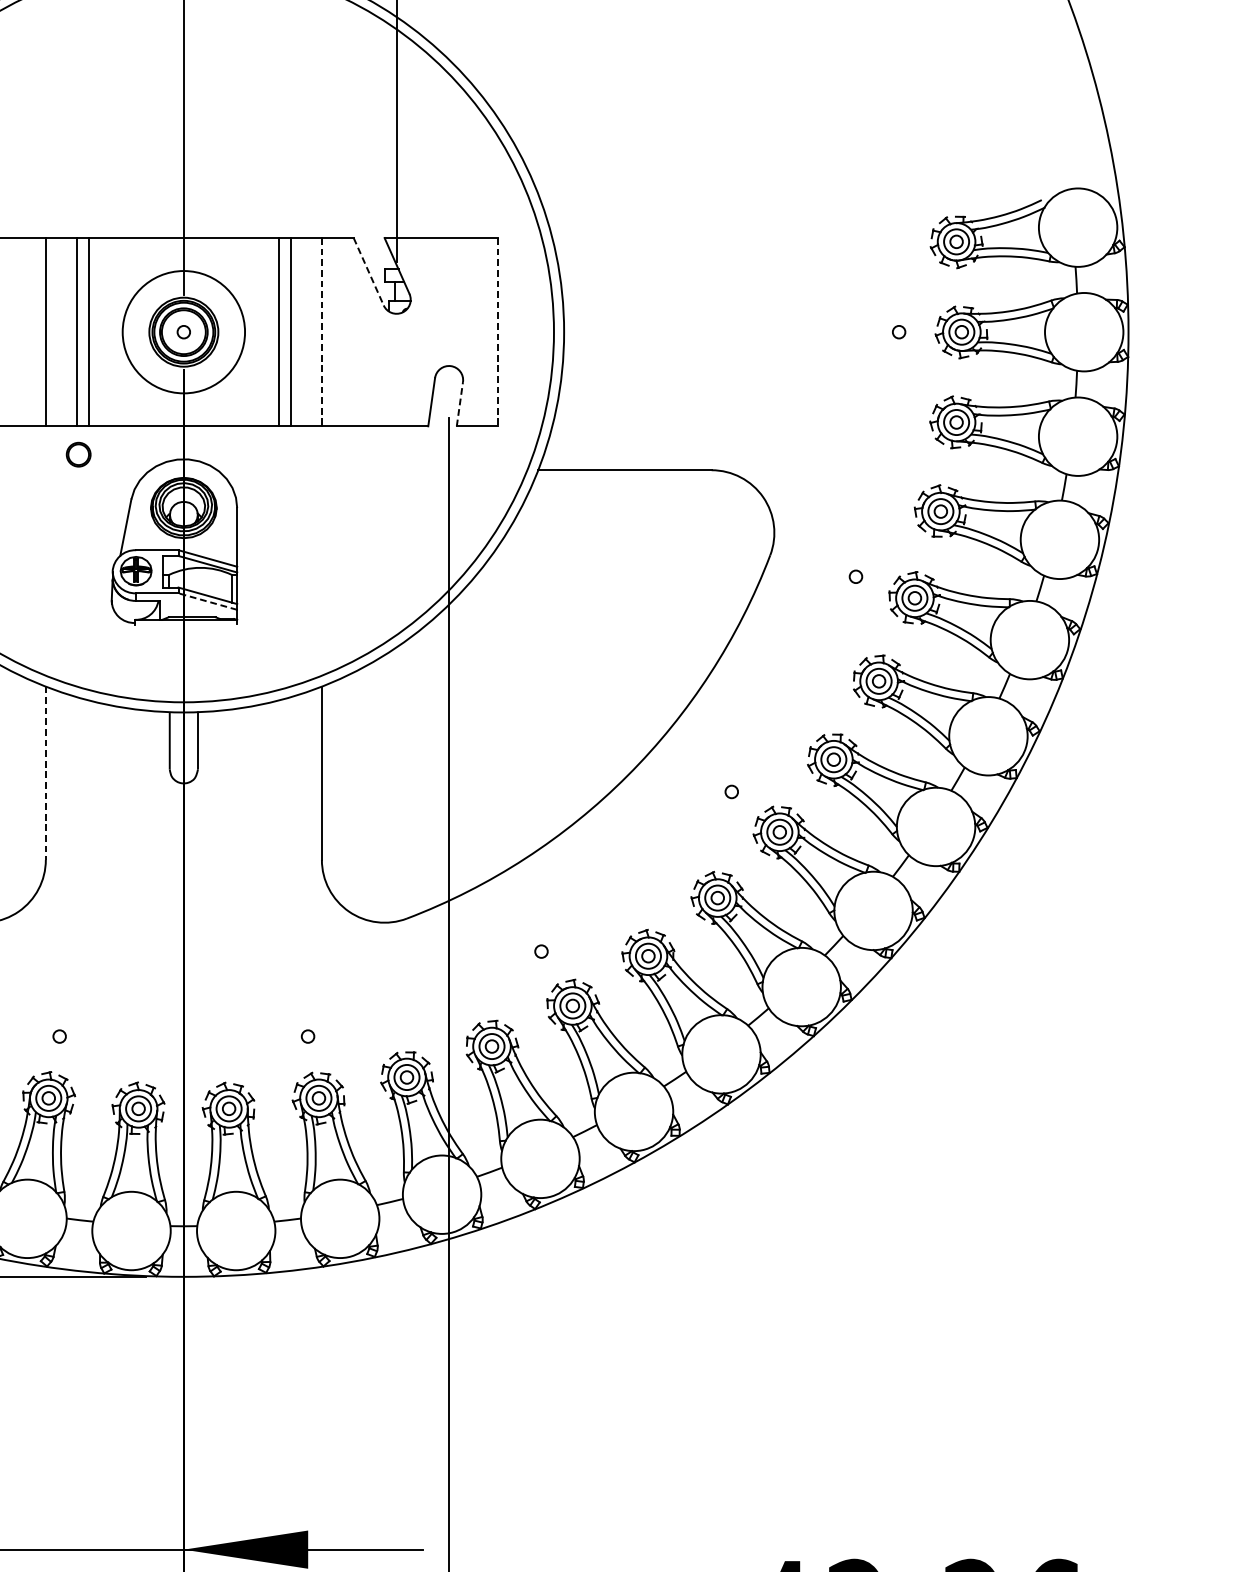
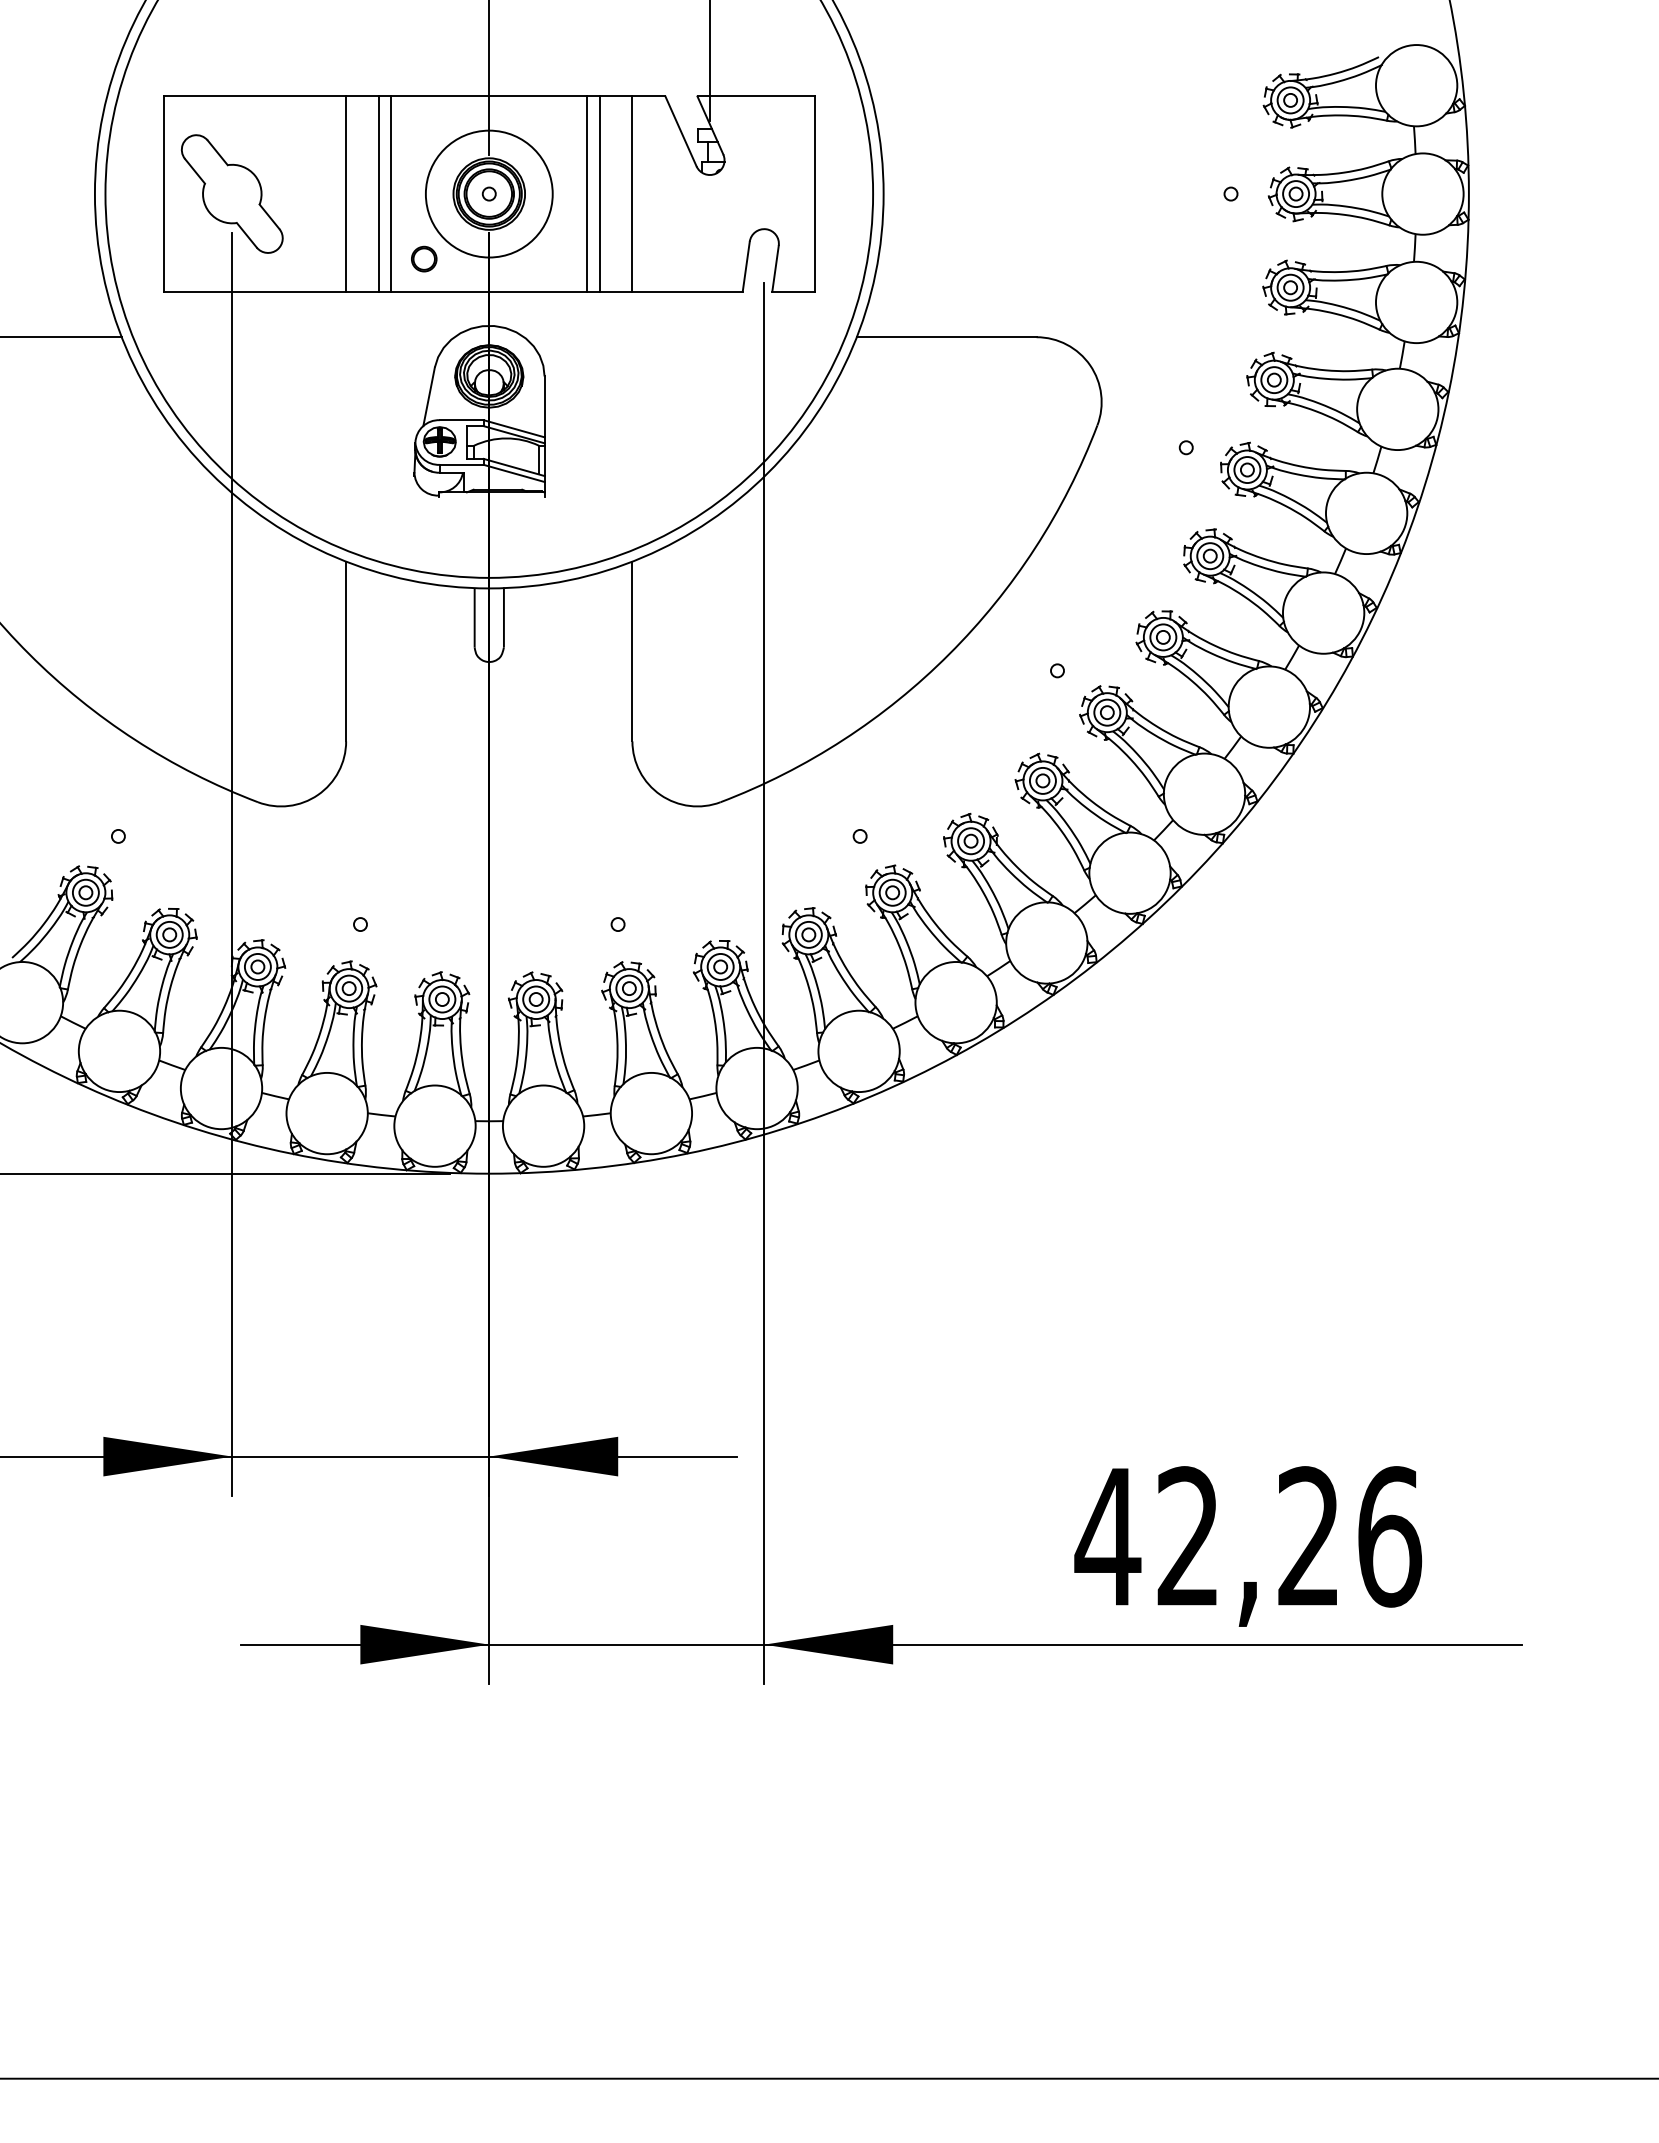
line: (369, 271) -> (681, 131), dashed -> solid
line: (321, 332) -> (632, 194), dashed -> solid
line: (497, 332) -> (814, 194), dashed -> solid
line: (459, 403) -> (775, 268), dashed -> solid
part: (78, 454) -> (424, 258), moved
line: (208, 601) -> (514, 473), dashed -> solid
line: (46, 773) -> (346, 651), dashed -> solid

